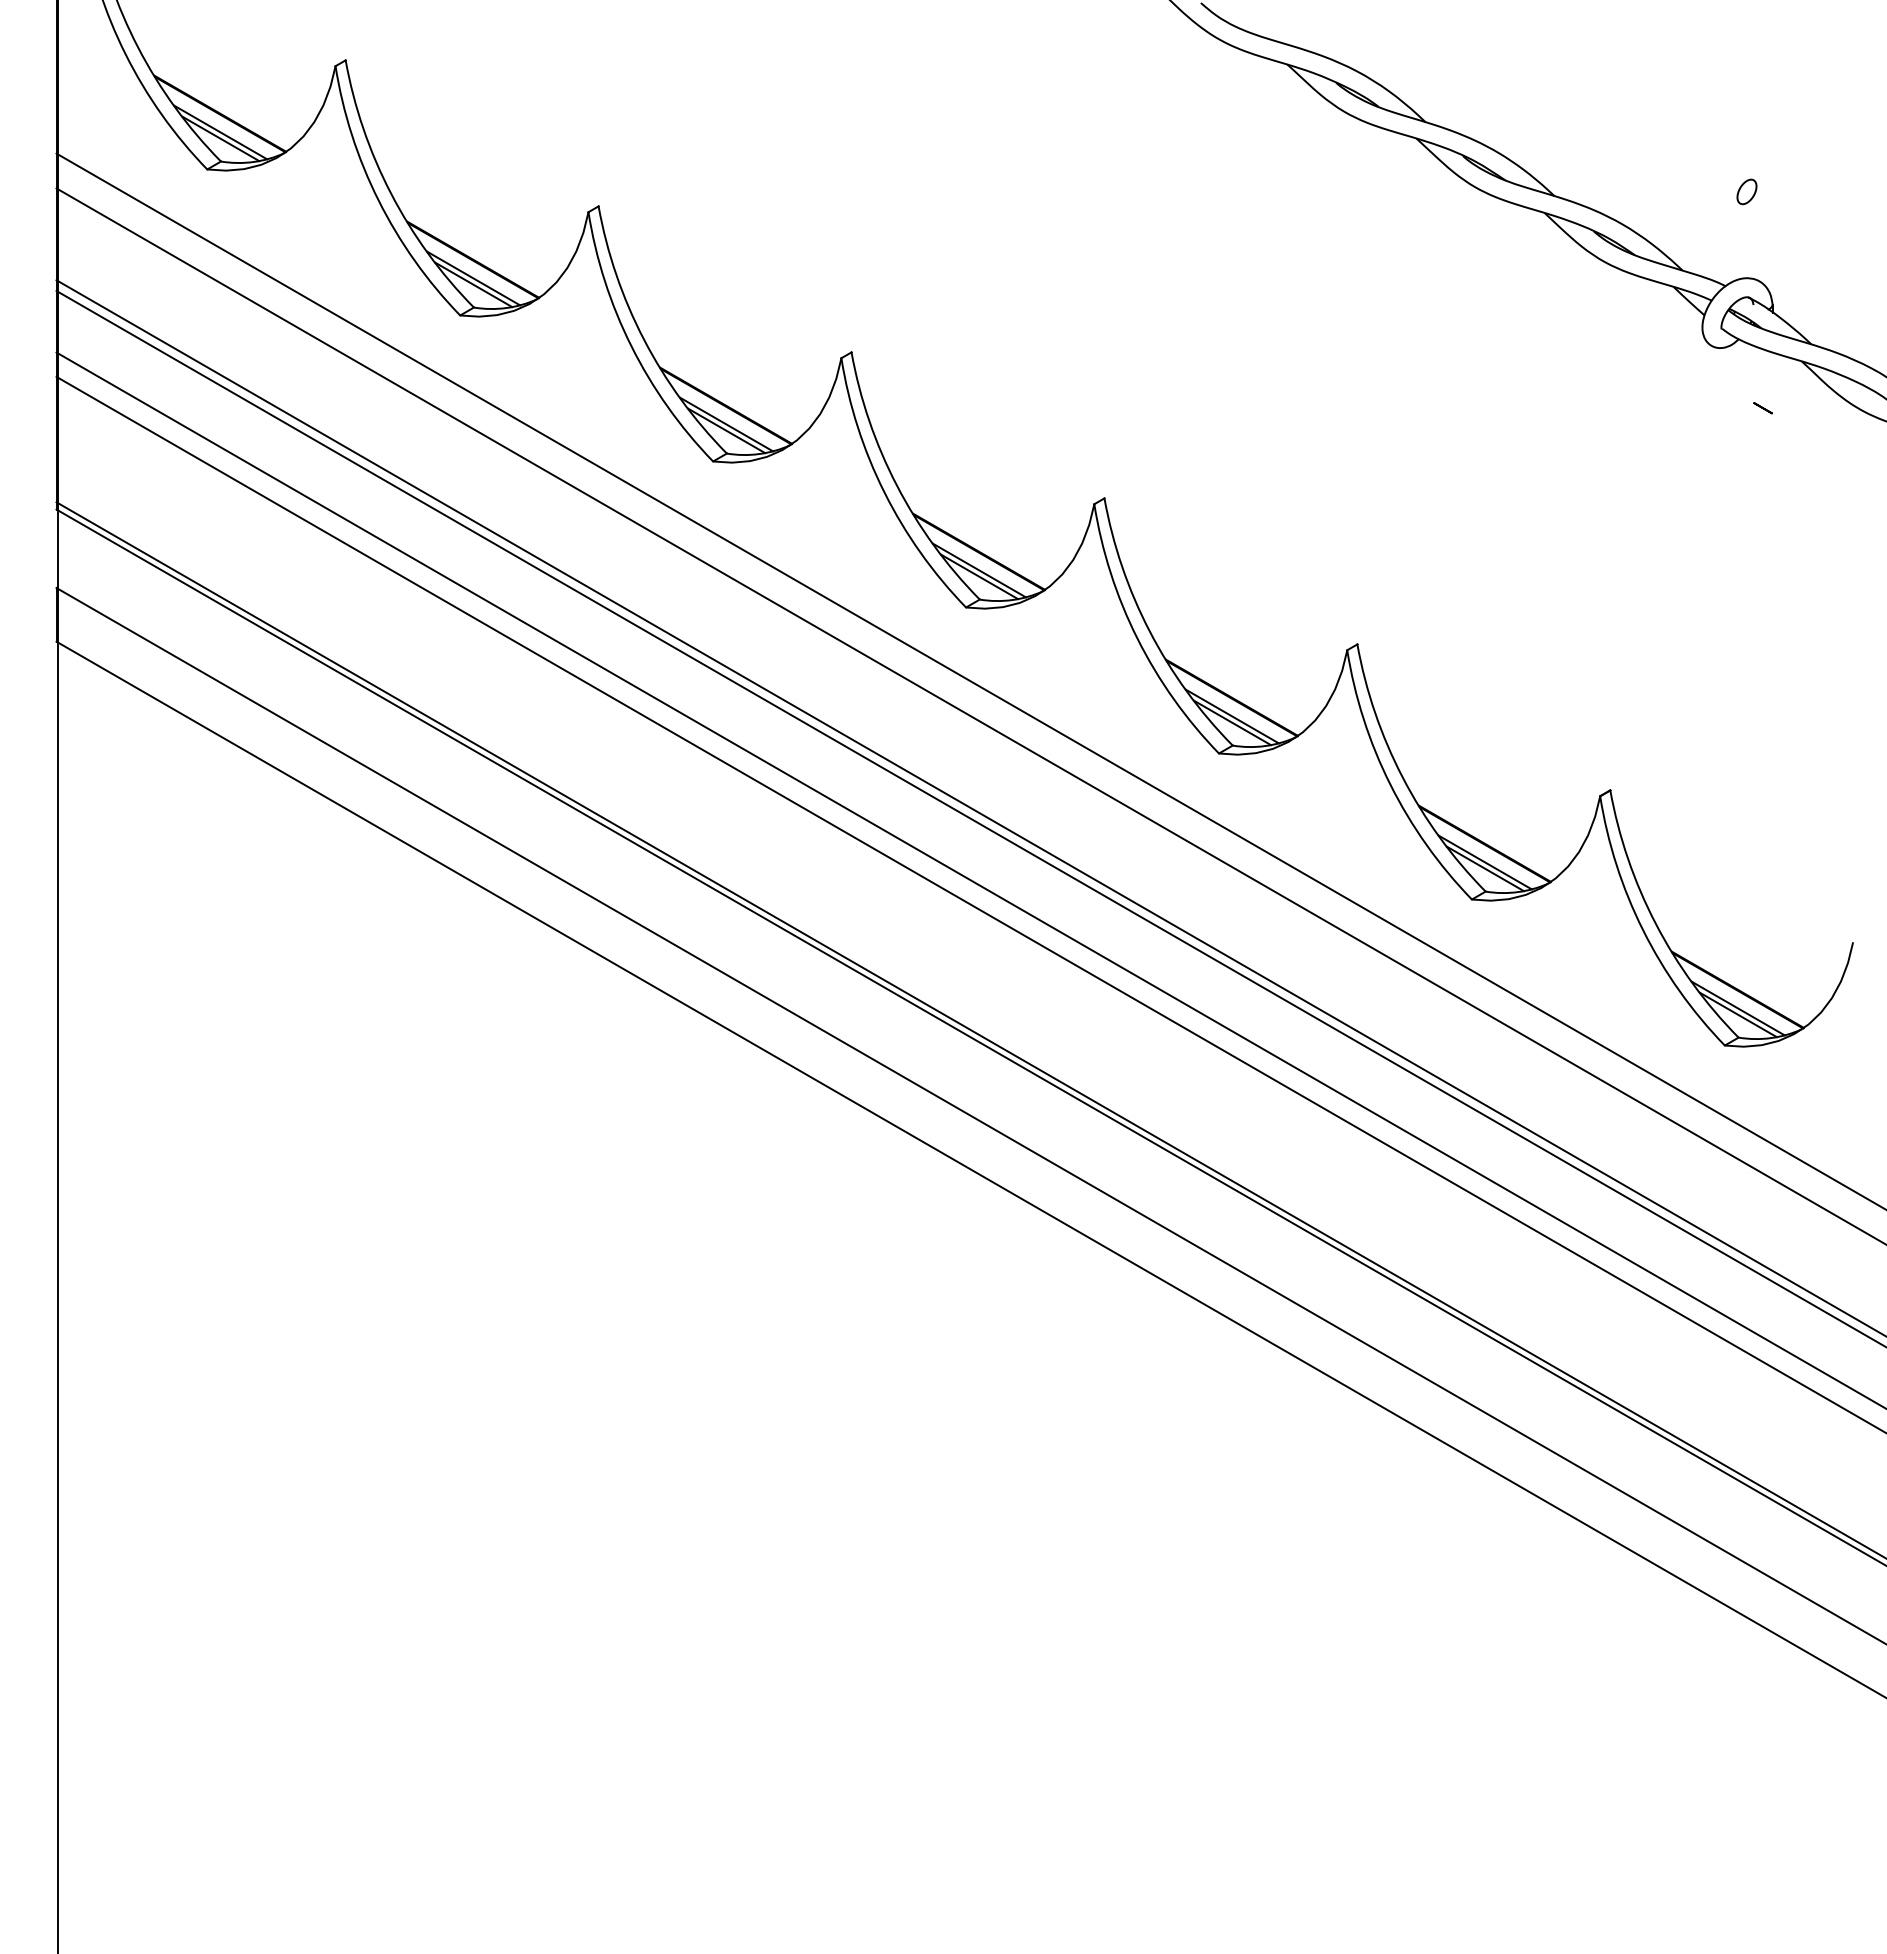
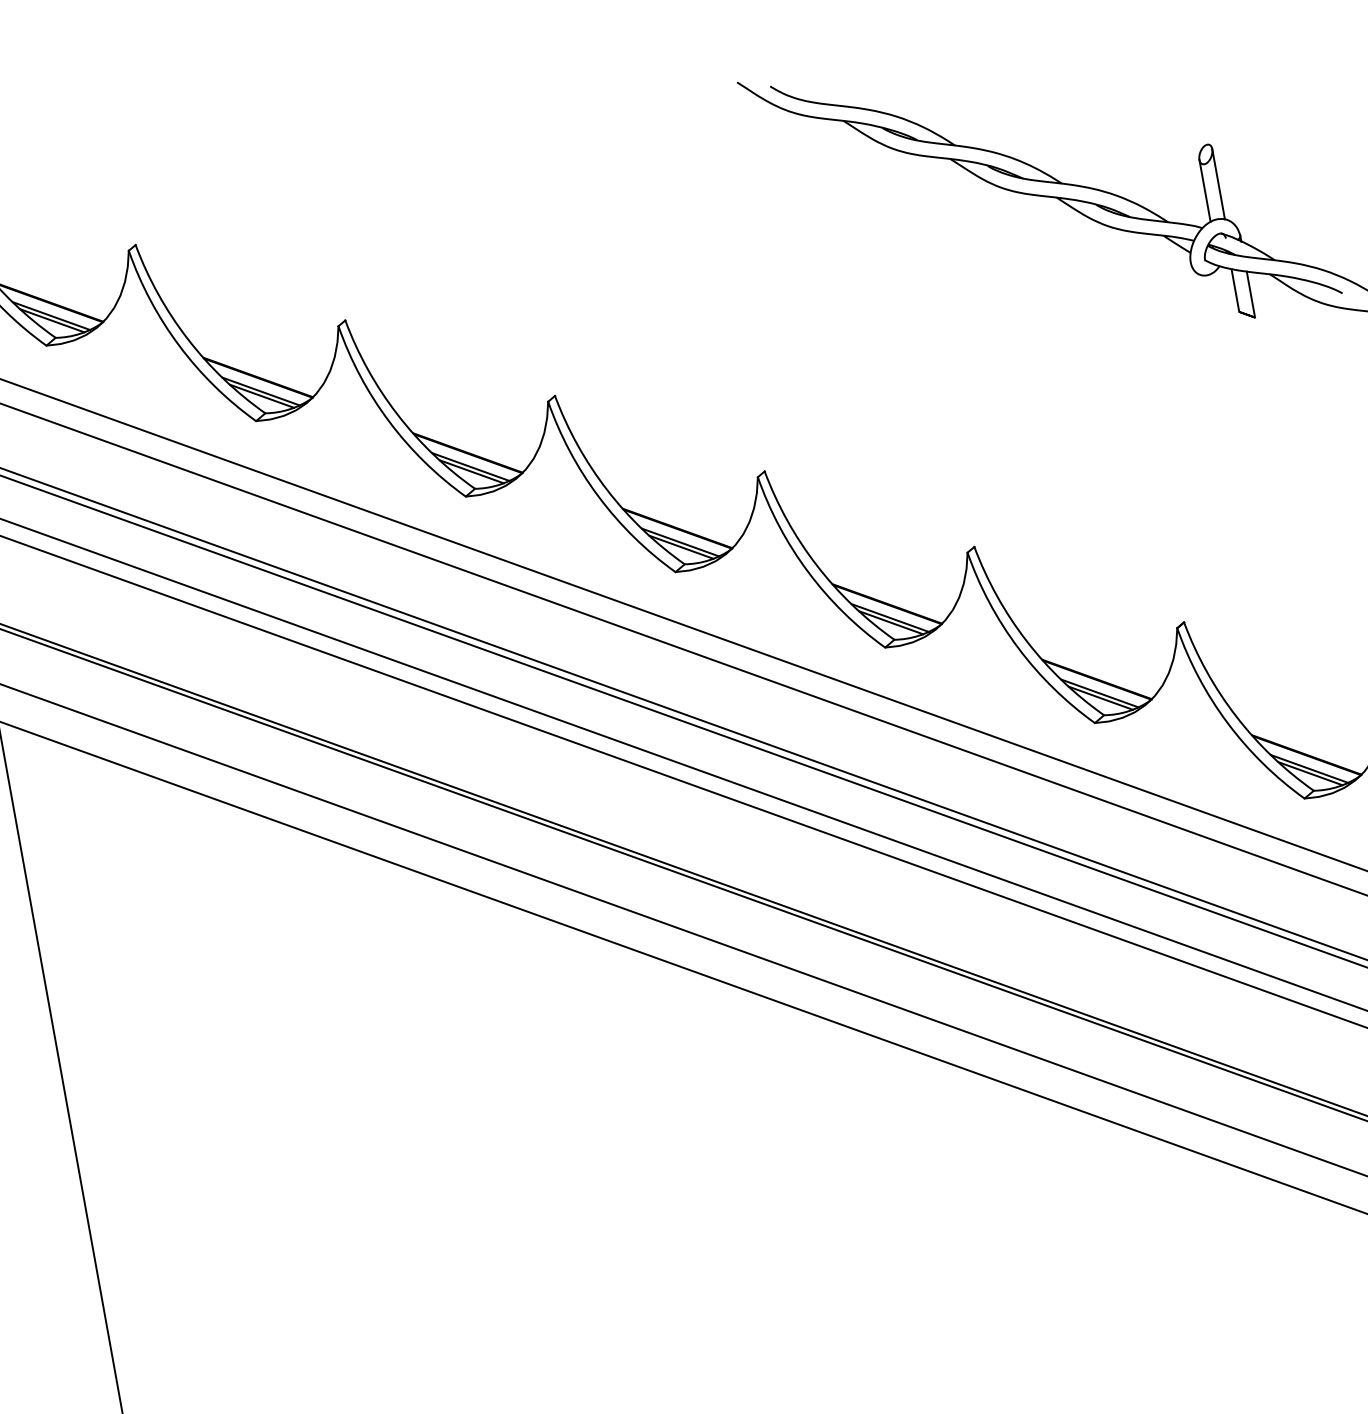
line: (1756, 232) -> (1218, 183), added
line: (1737, 238) -> (1205, 190), added
line: (1753, 373) -> (1235, 289), added
line: (1772, 382) -> (1250, 294), added

